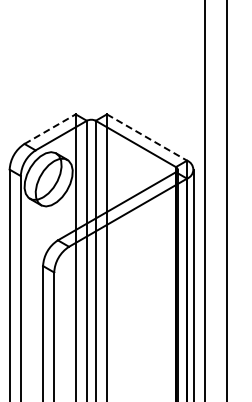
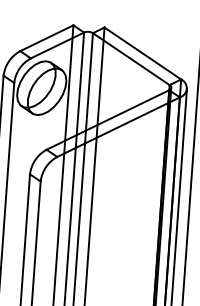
line: (50, 129) -> (47, 38), dashed -> solid
line: (147, 137) -> (143, 53), dashed -> solid

